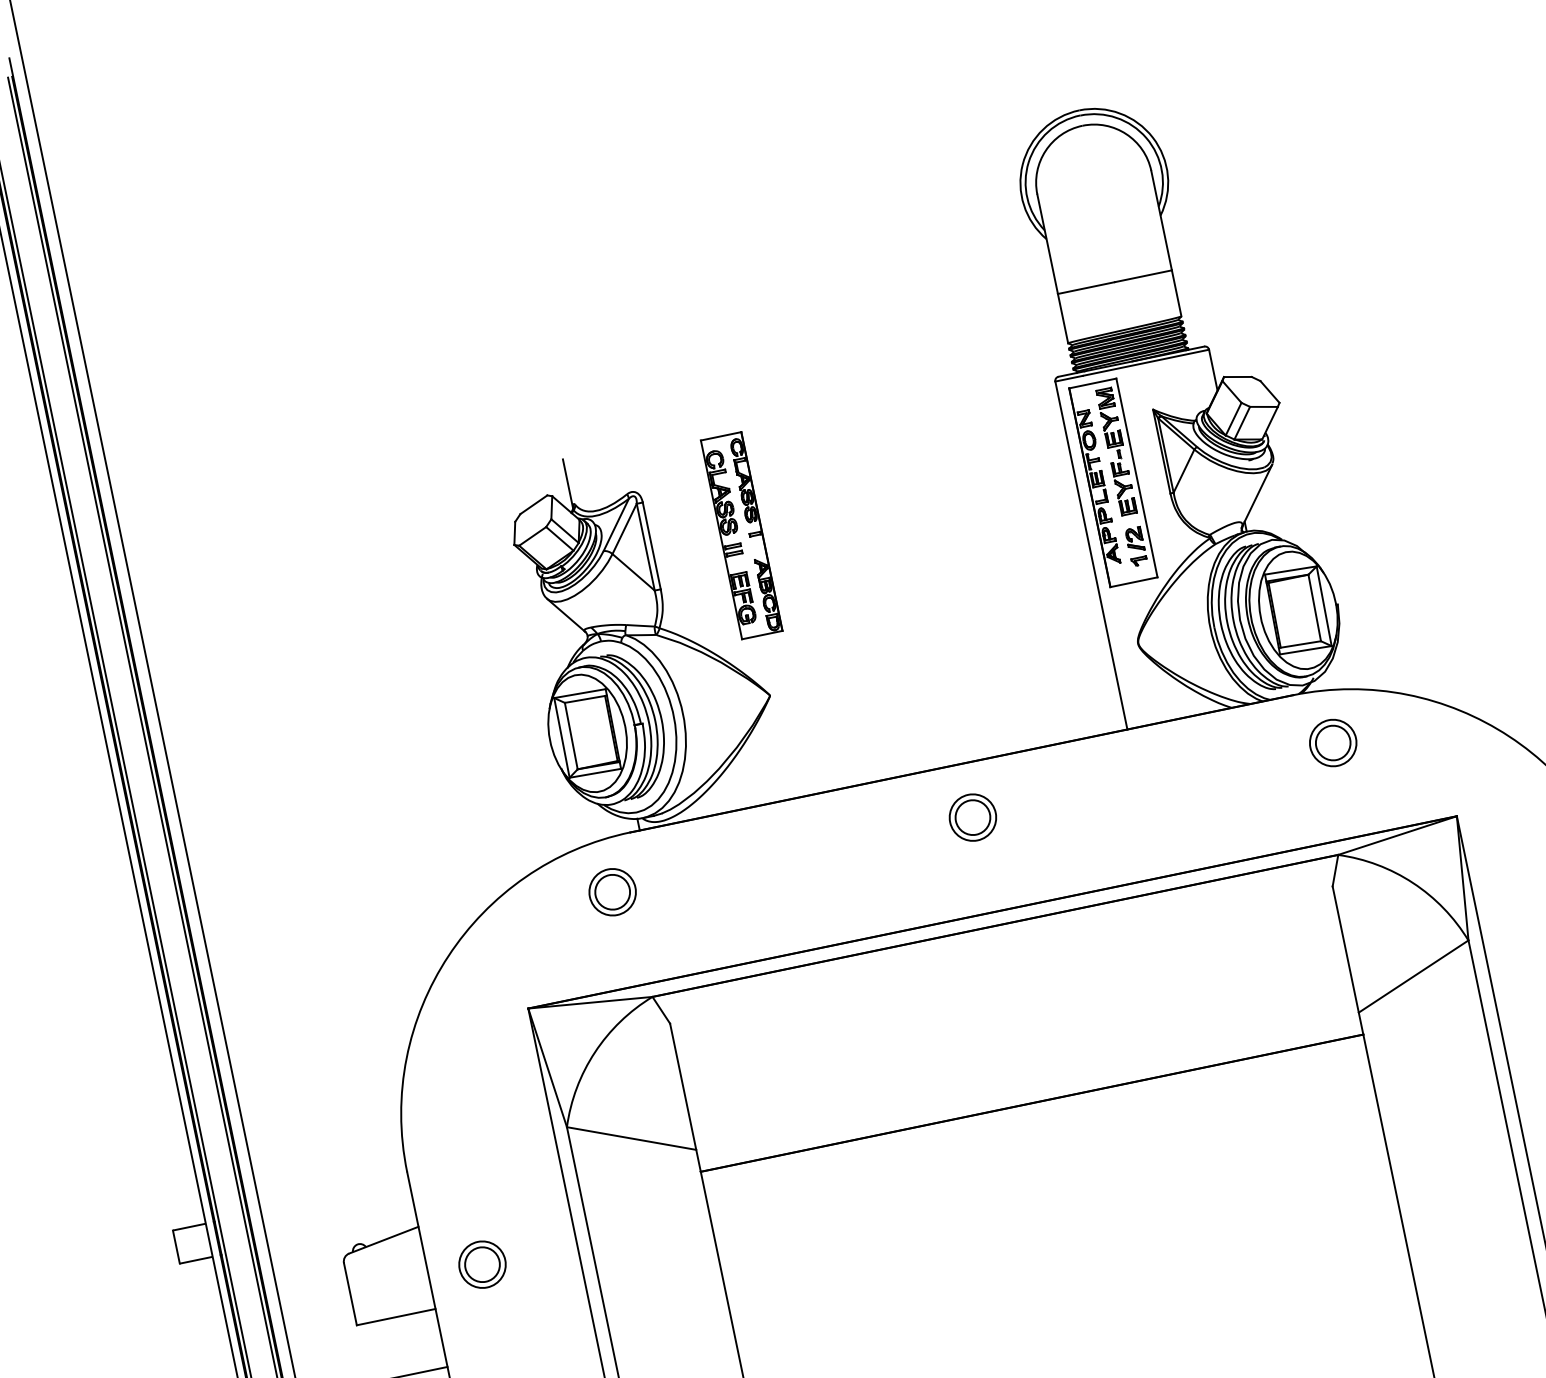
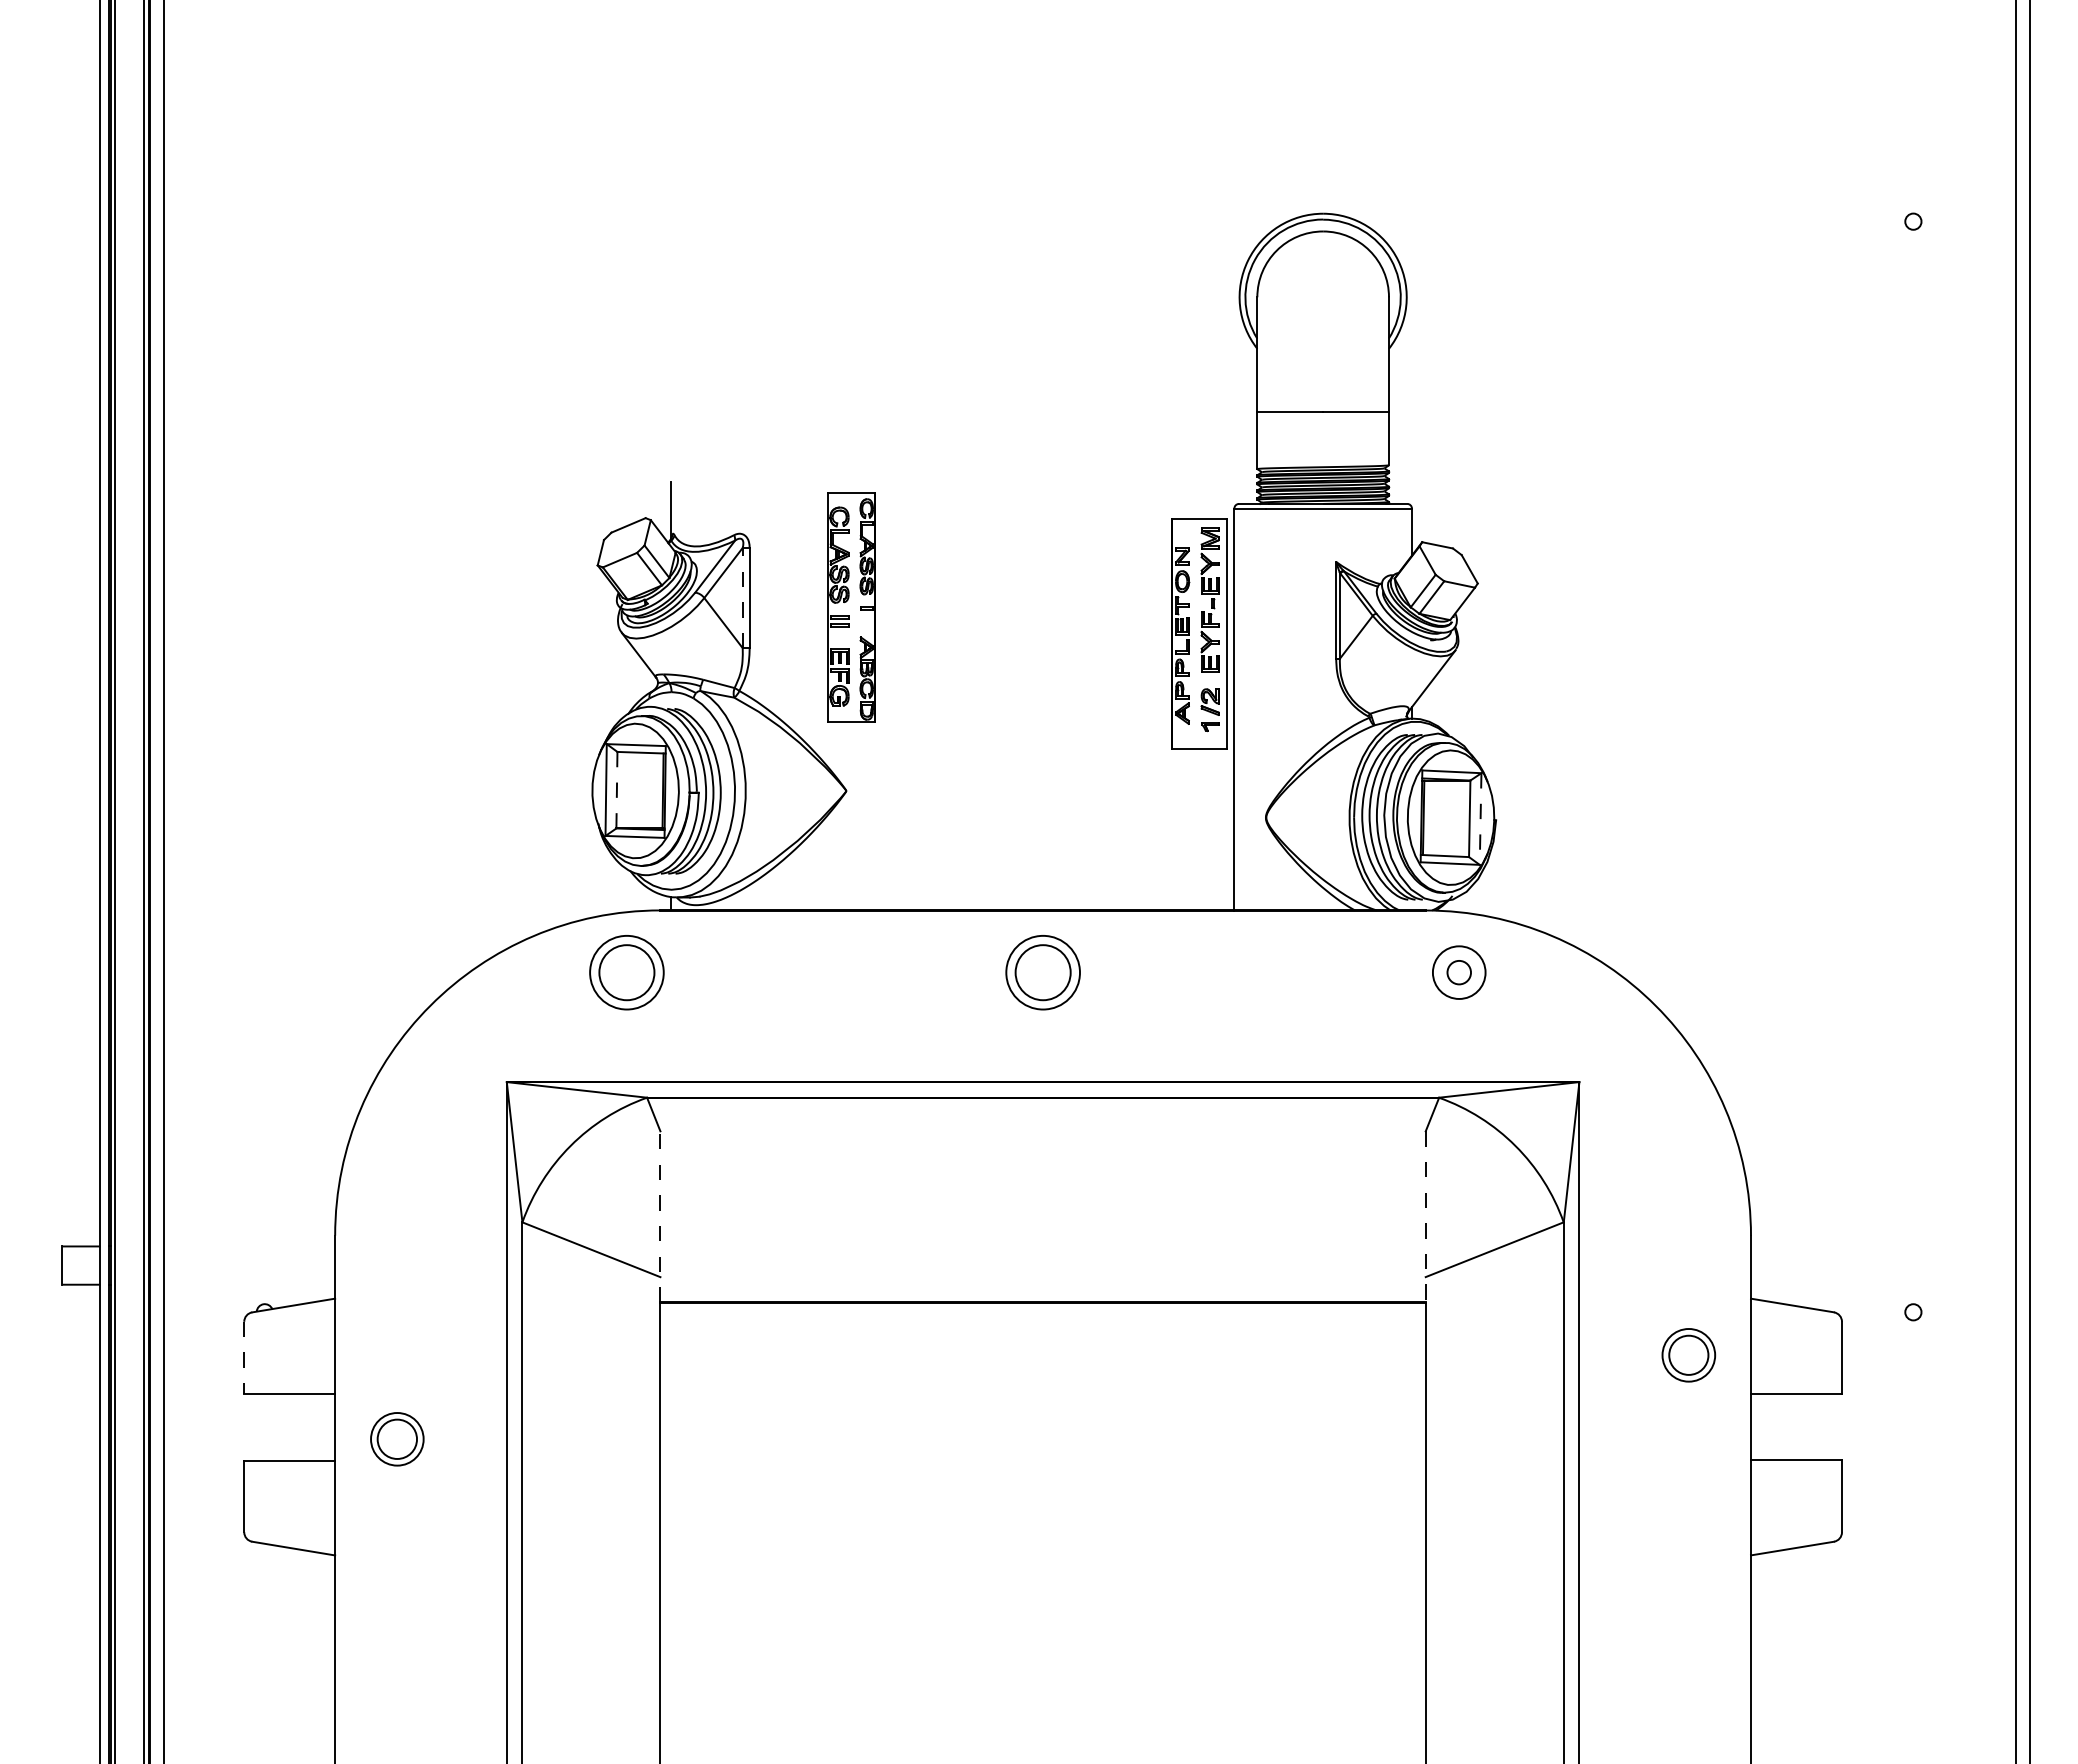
part: (1113, 482) -> (1199, 633), moved
line: (645, 546) -> (742, 597), solid -> dashed
line: (1324, 606) -> (1480, 819), solid -> dashed
line: (570, 736) -> (616, 790), solid -> dashed
circle: (1332, 743) -> (1458, 972), size x0.6
part: (972, 817) -> (1042, 972), size x1.4
part: (612, 892) -> (626, 972), size x1.4
line: (1347, 960) -> (1425, 1216), solid -> dashed
line: (685, 1097) -> (660, 1216), solid -> dashed
part: (482, 1264) -> (397, 1439), moved
line: (350, 1294) -> (244, 1357), solid -> dashed

